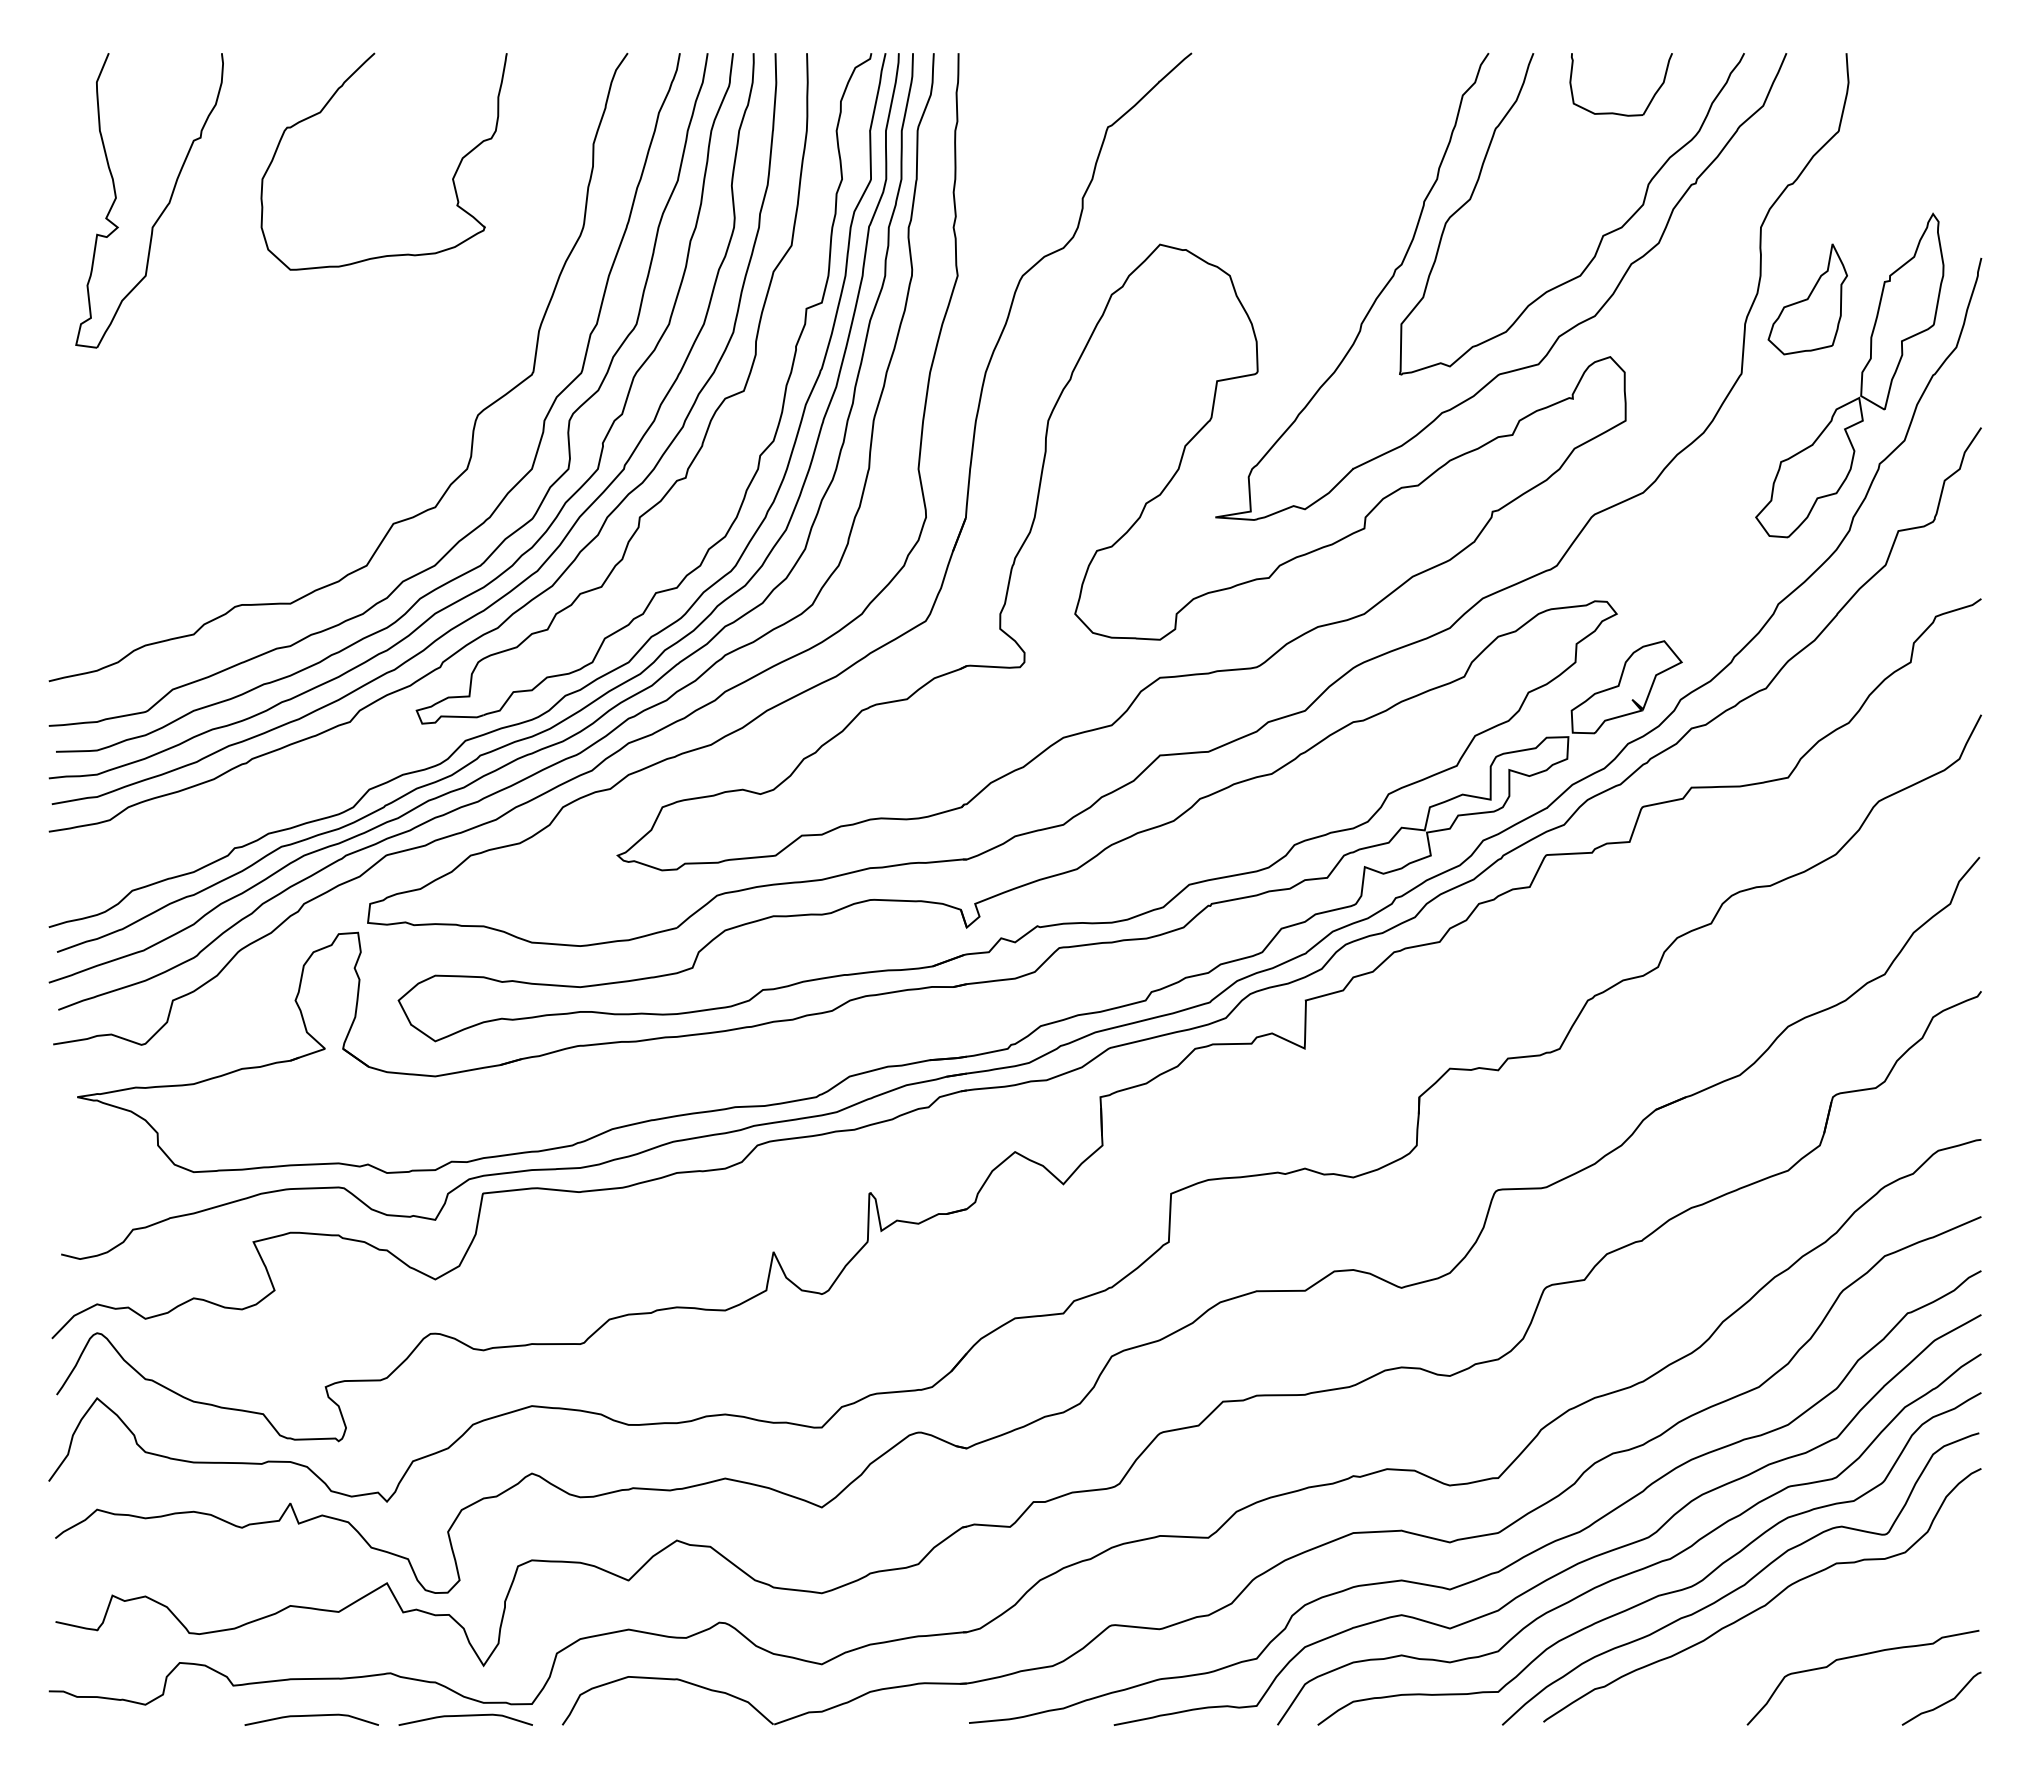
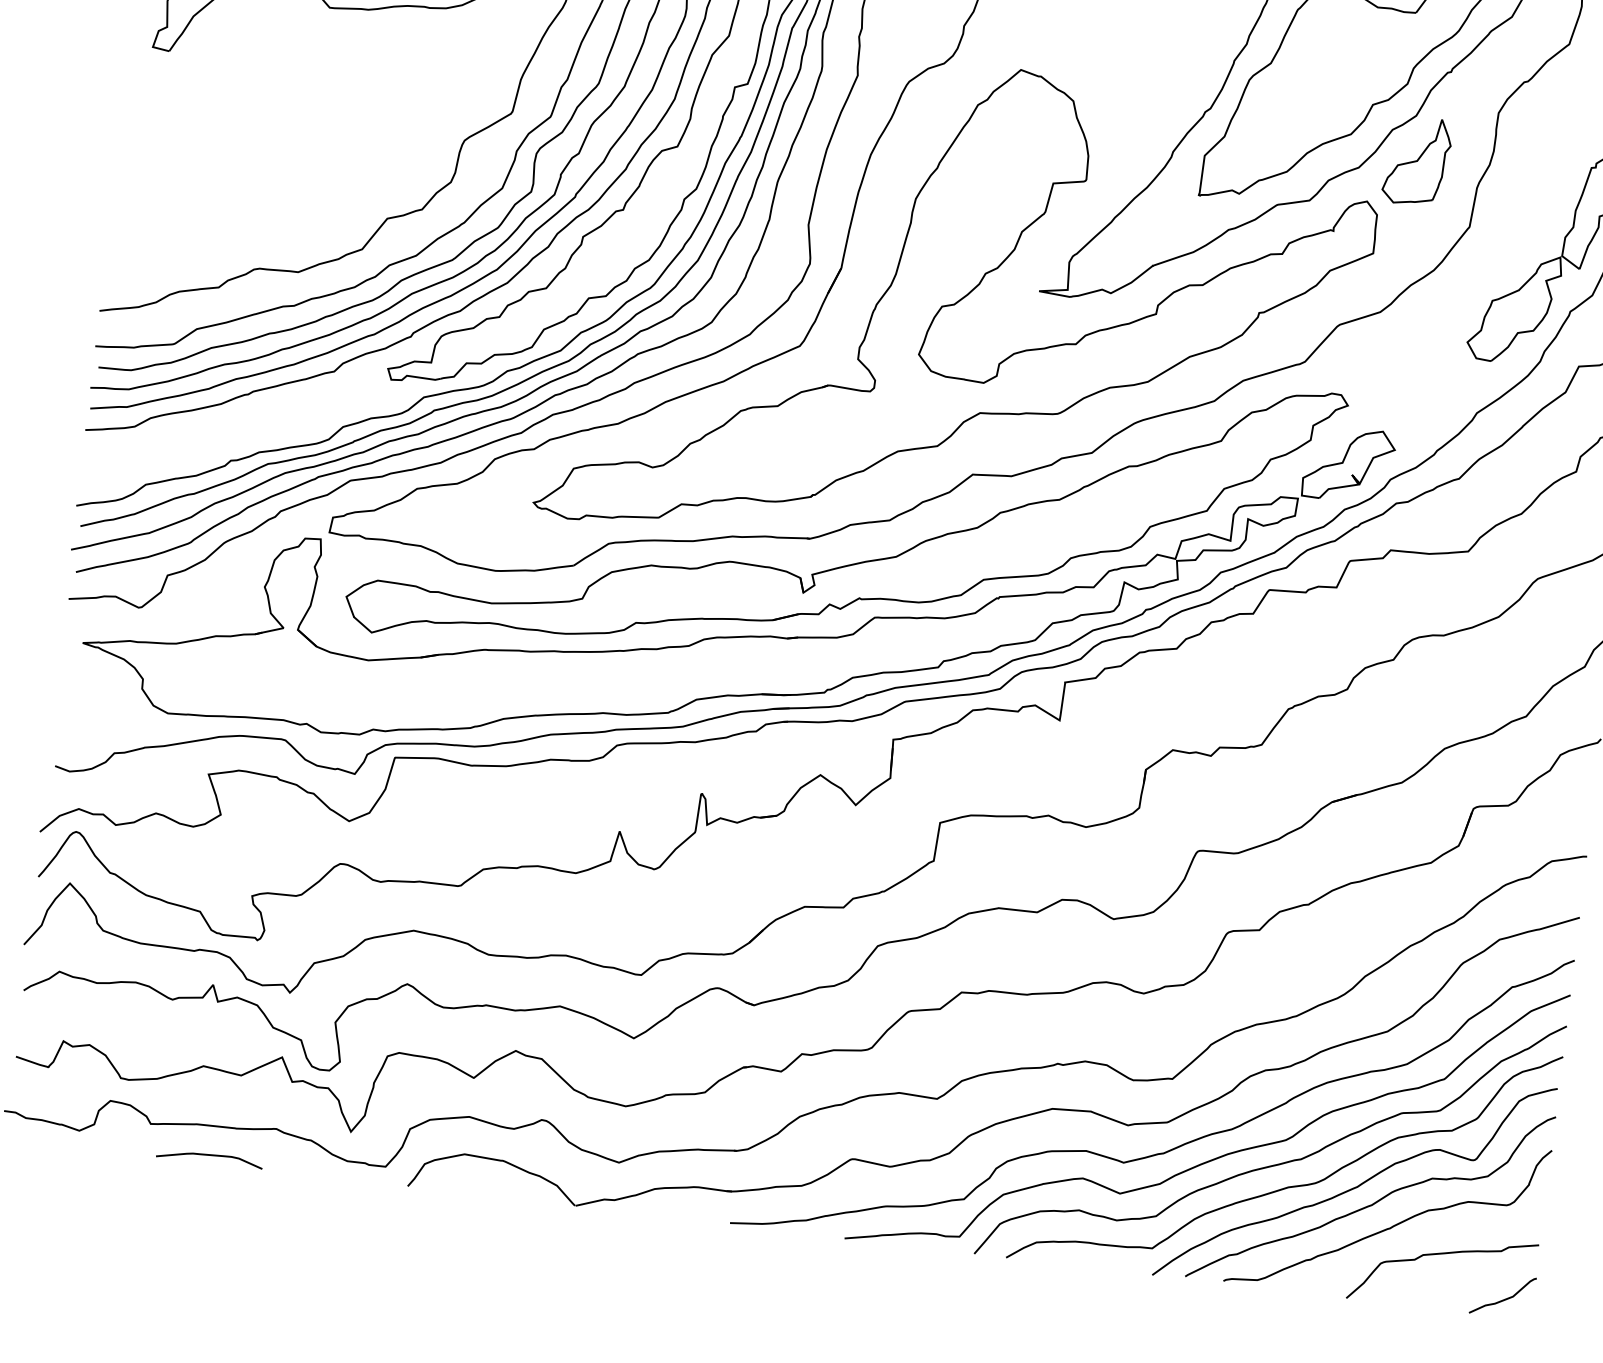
part: (1807, 299) -> (1417, 161), moved
curve: (1793, 1628) -> (1392, 1226), added
curve: (465, 1716) -> (331, 1170), removed

